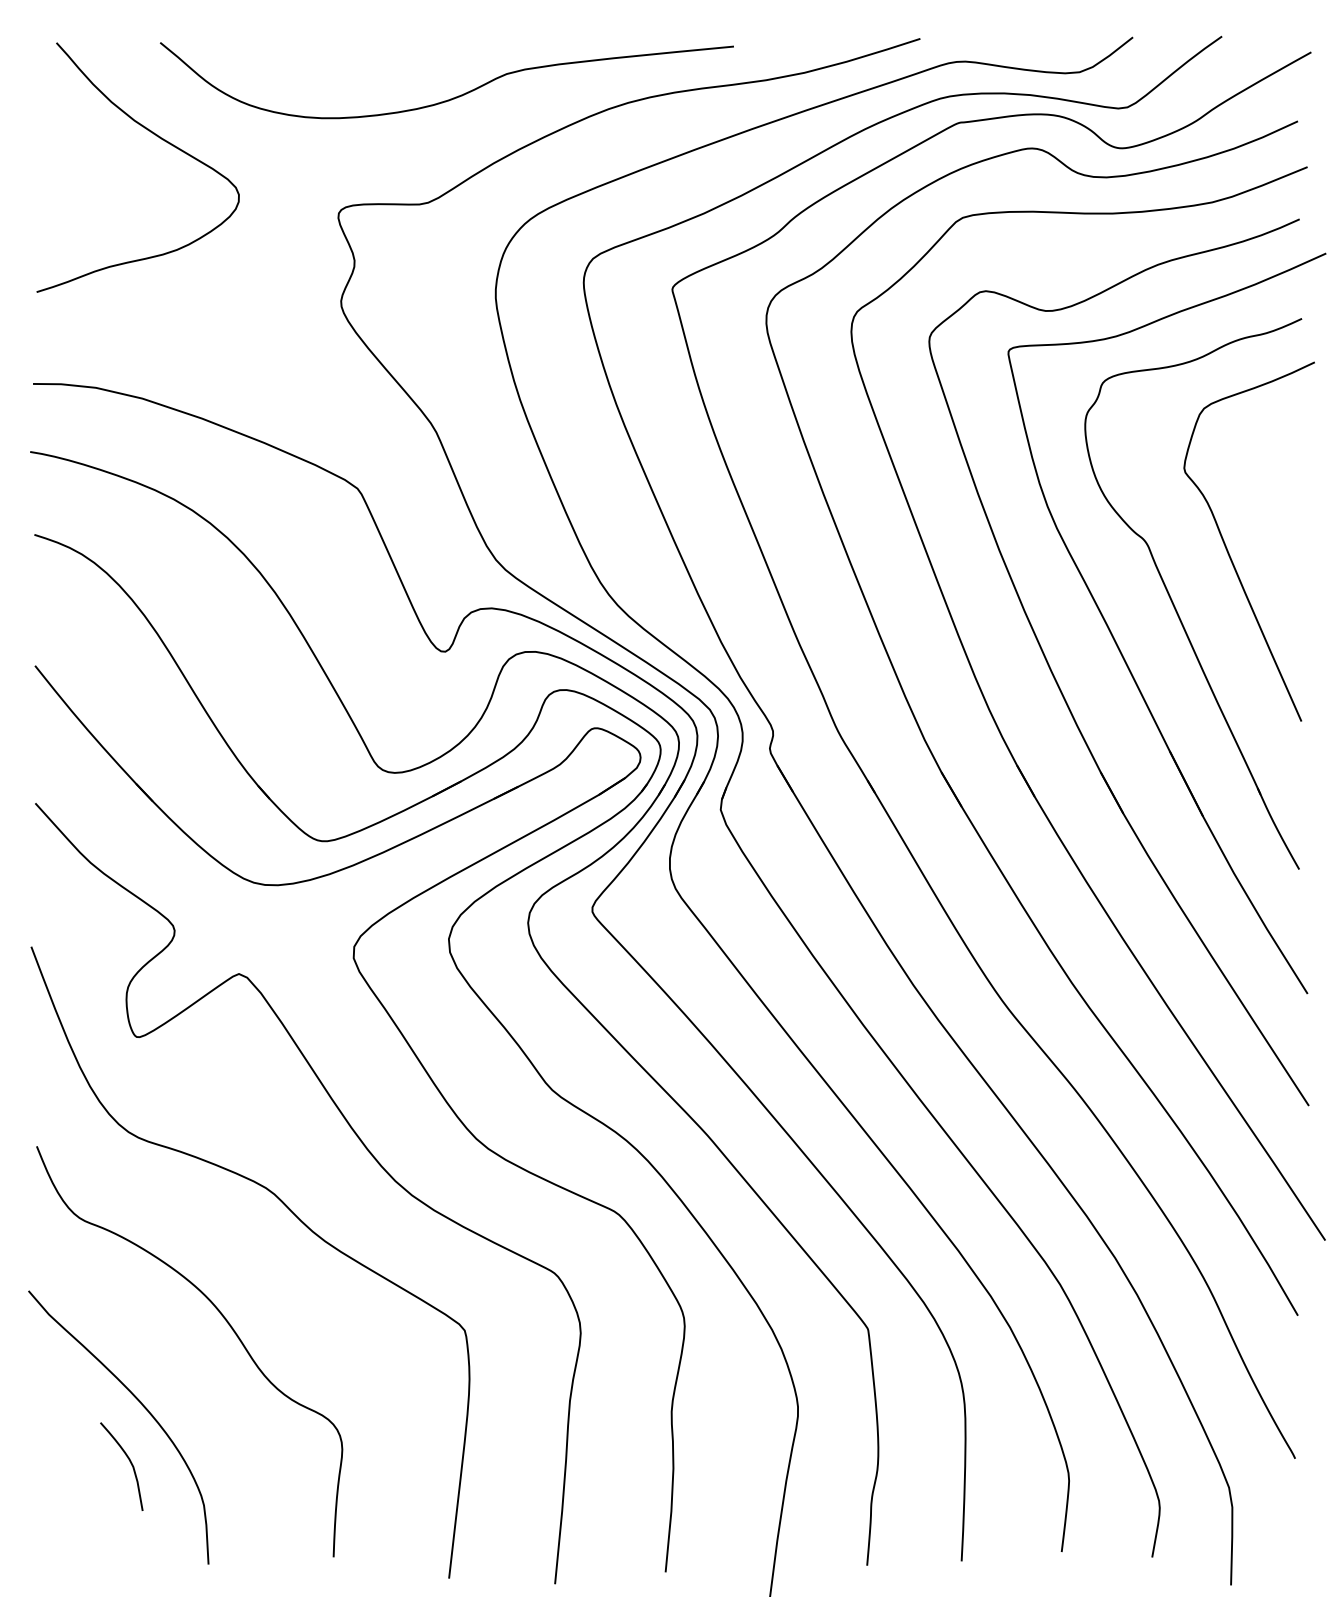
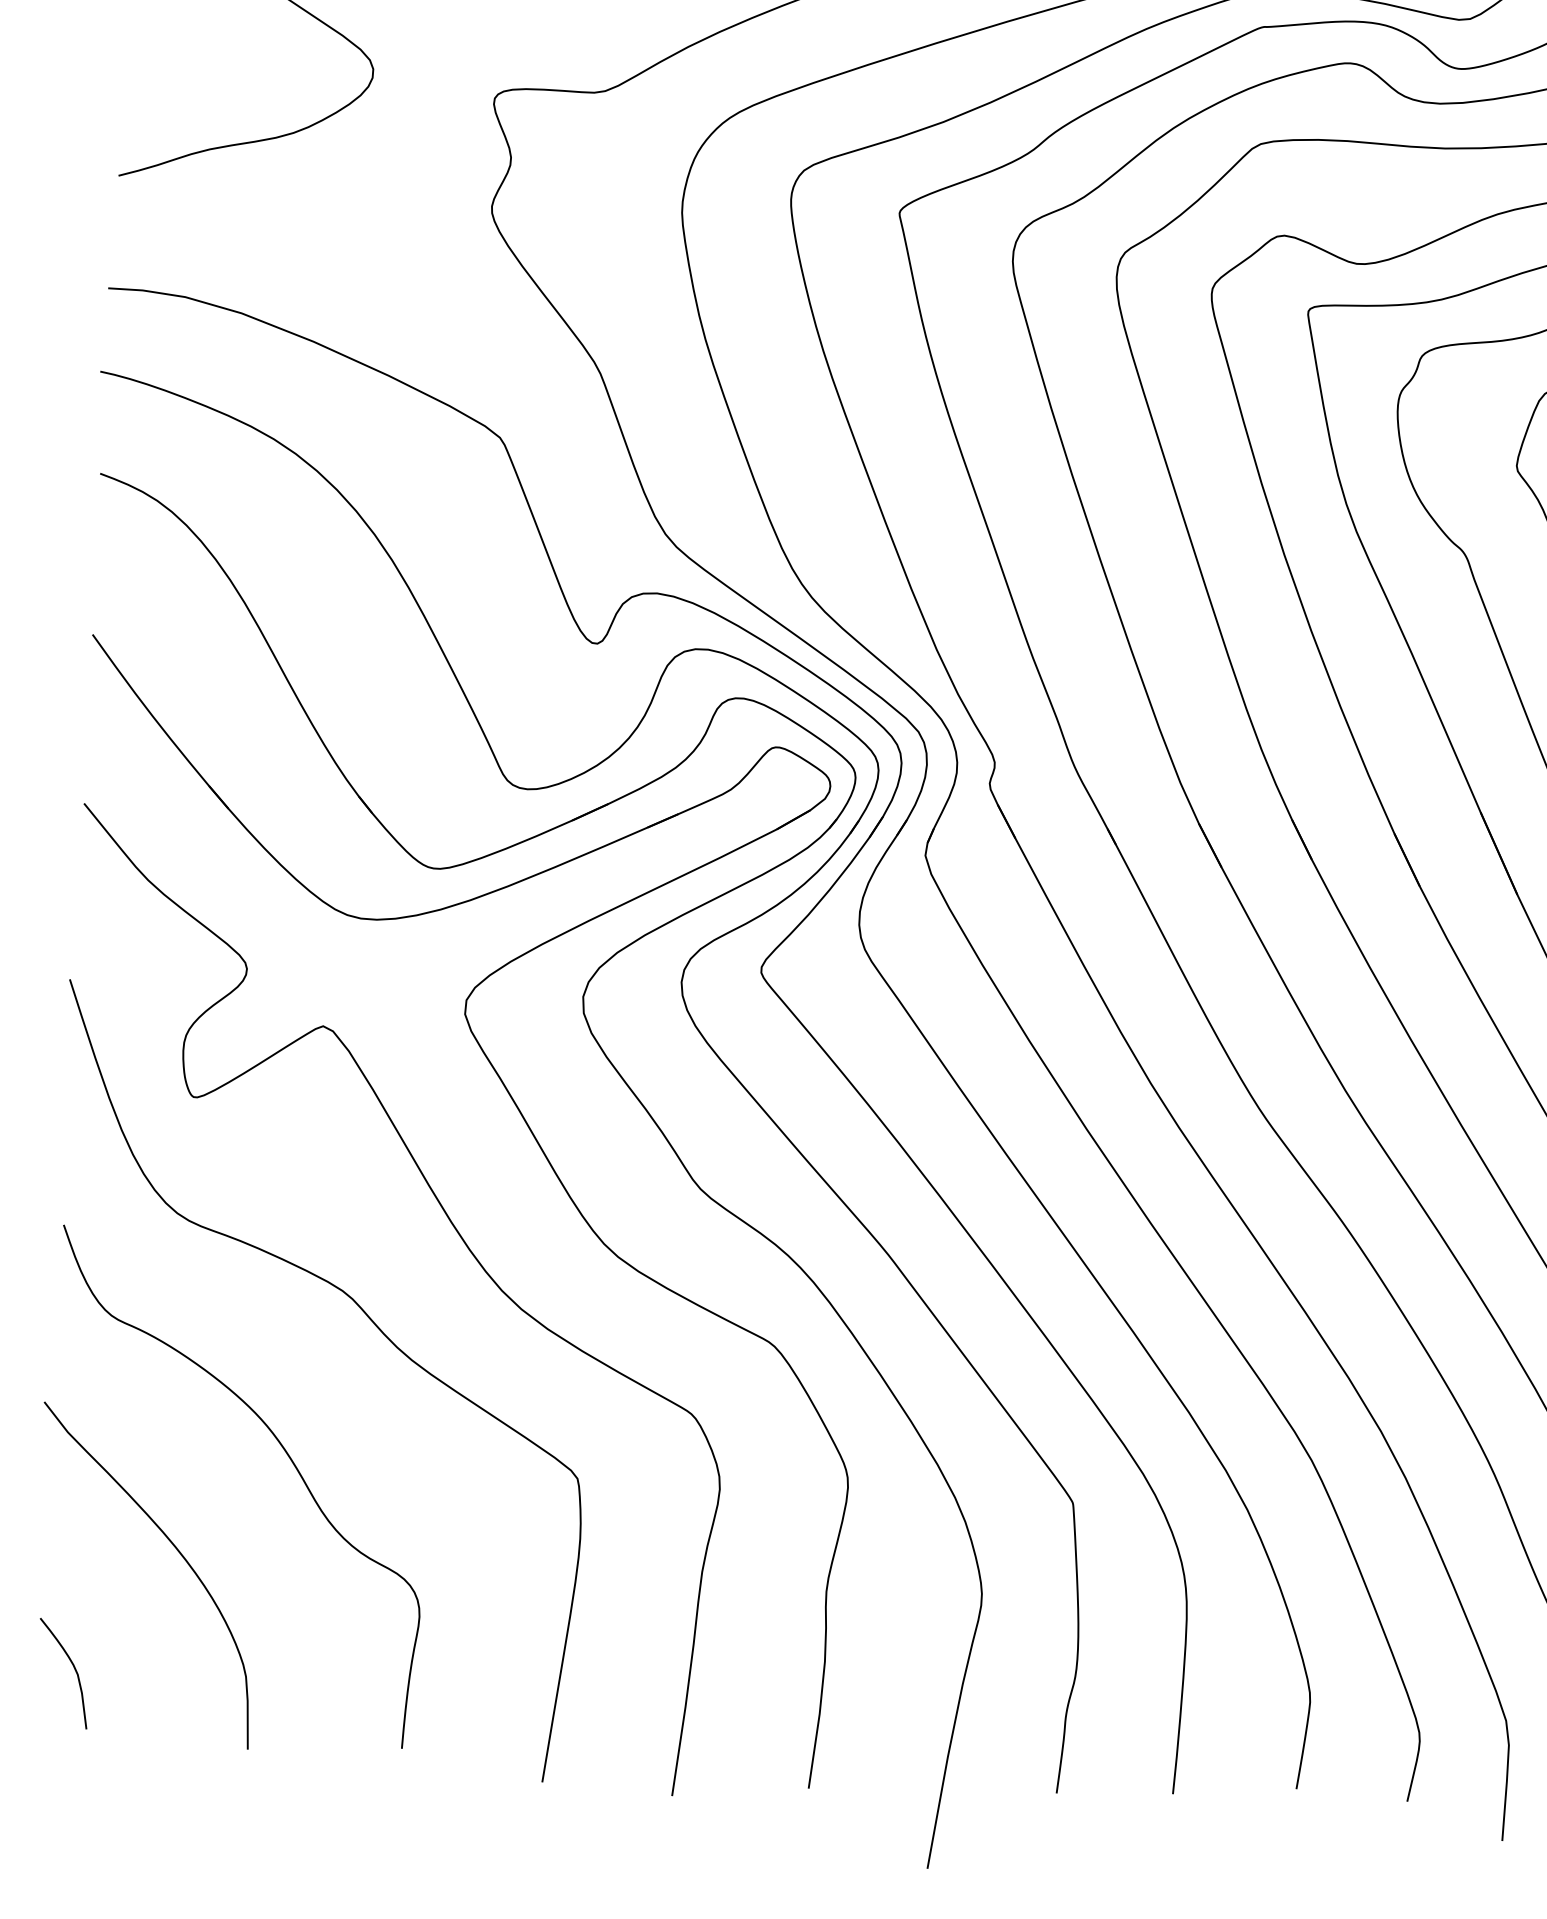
curve: (129, 1461) -> (73, 1667), moved

